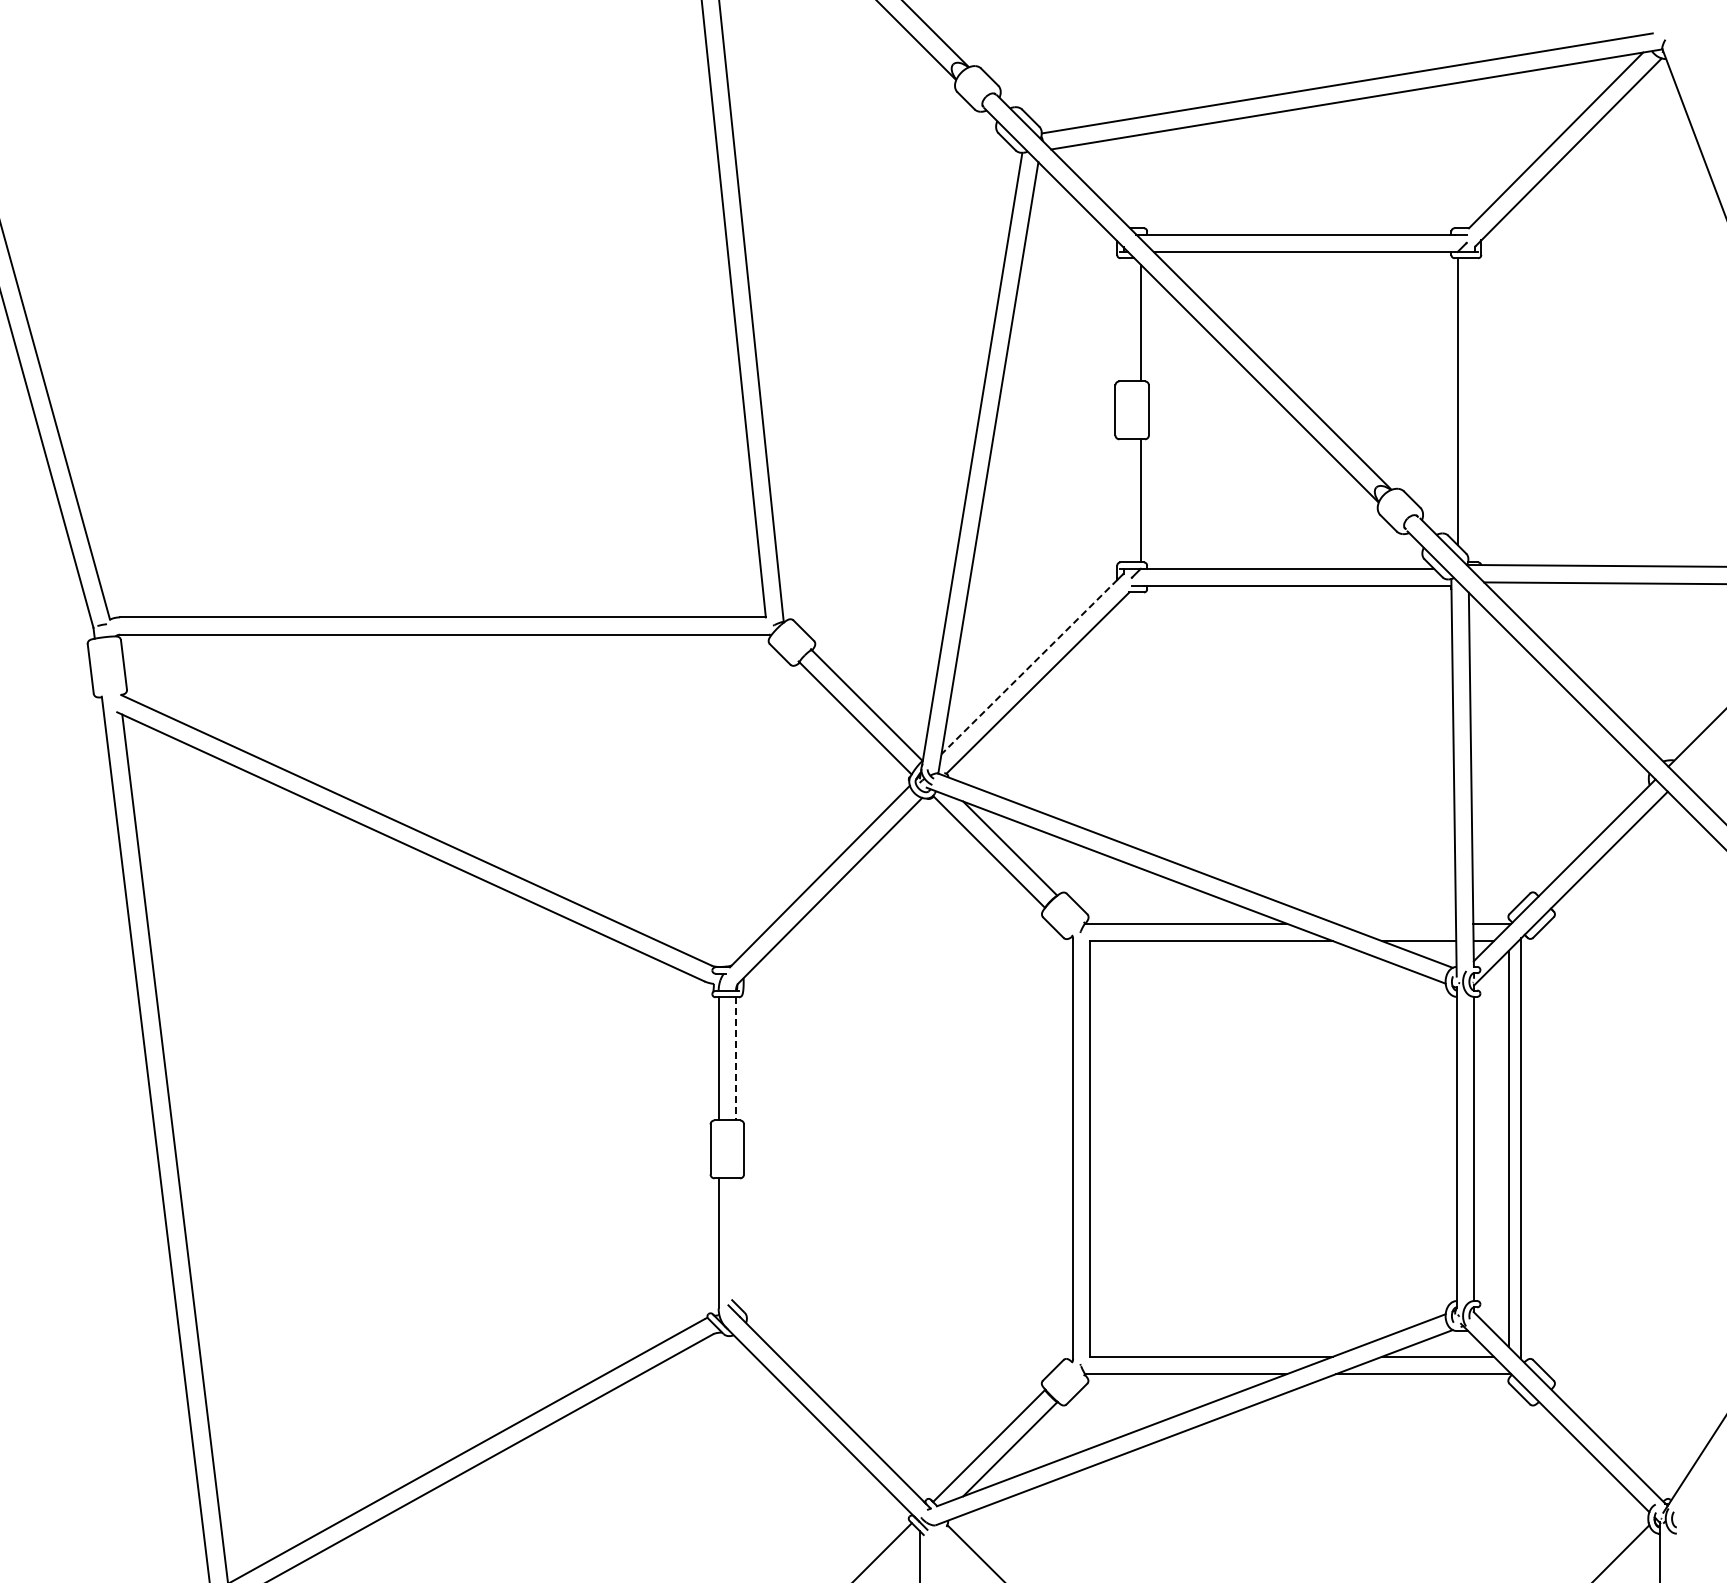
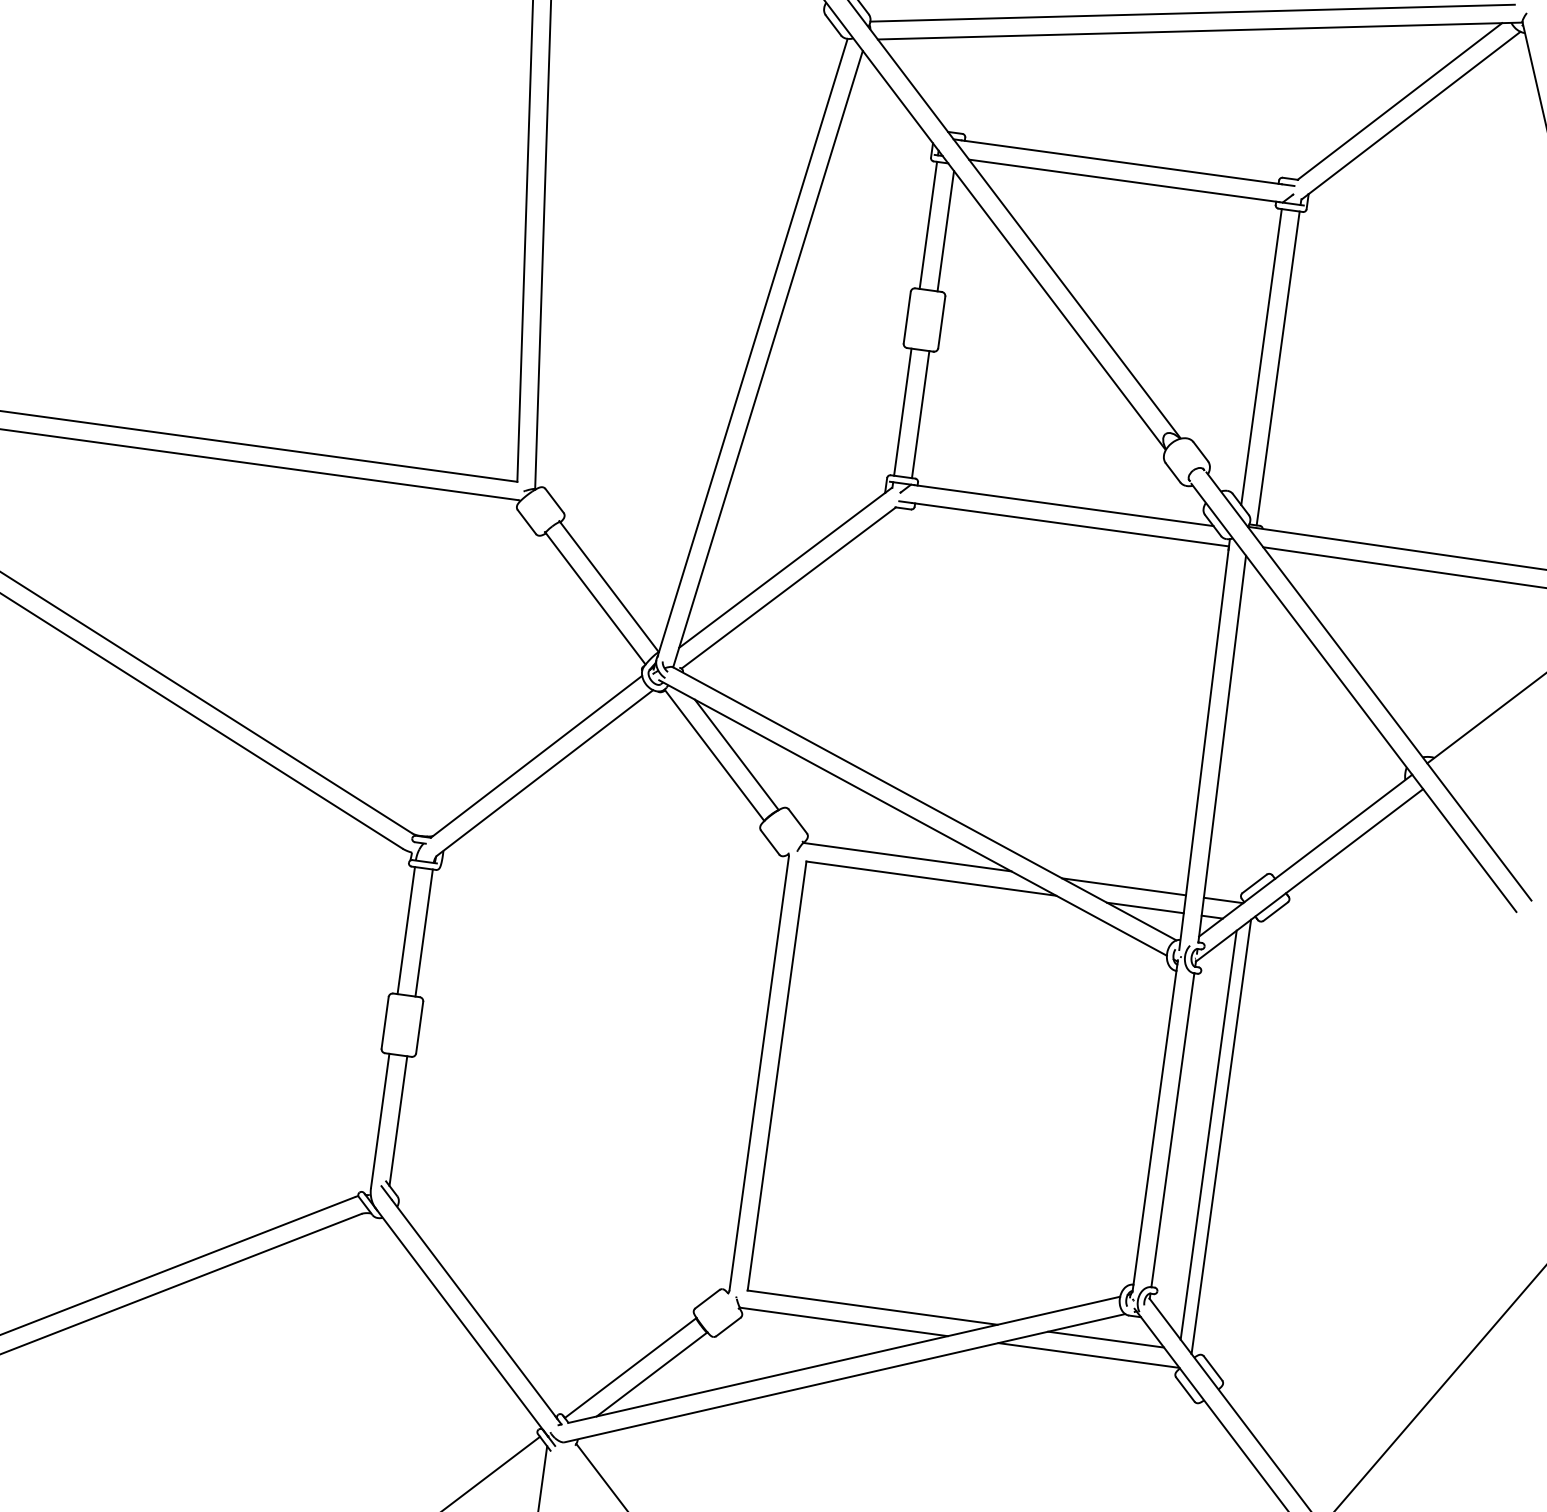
line: (1123, 319) -> (928, 225), added
line: (1475, 410) -> (1278, 368), added
line: (1123, 500) -> (902, 411), added
line: (1029, 666) -> (782, 569), dashed -> solid
line: (1395, 923) -> (1123, 886), added
line: (735, 1058) -> (423, 932), dashed -> solid
line: (735, 1241) -> (397, 1121), added

